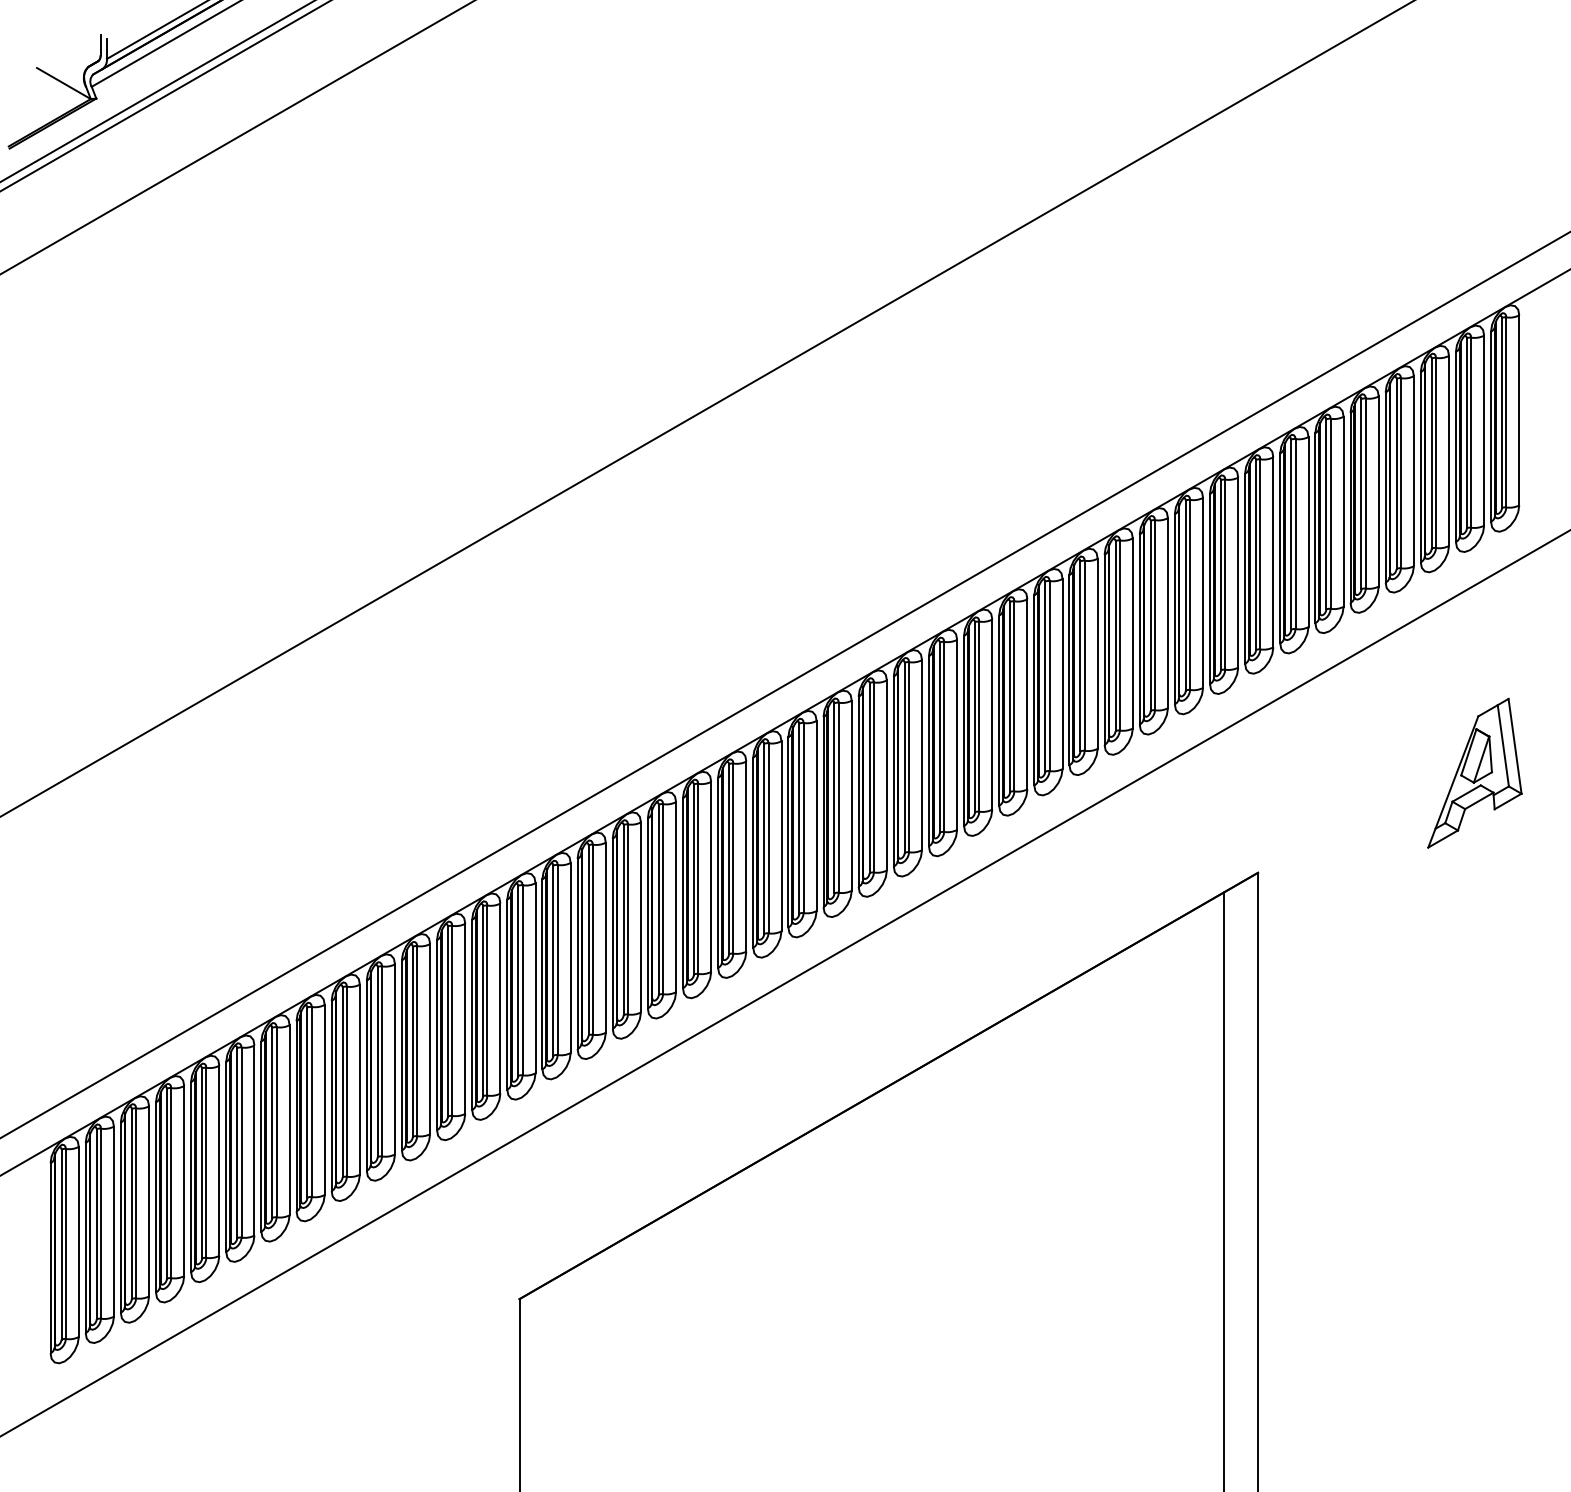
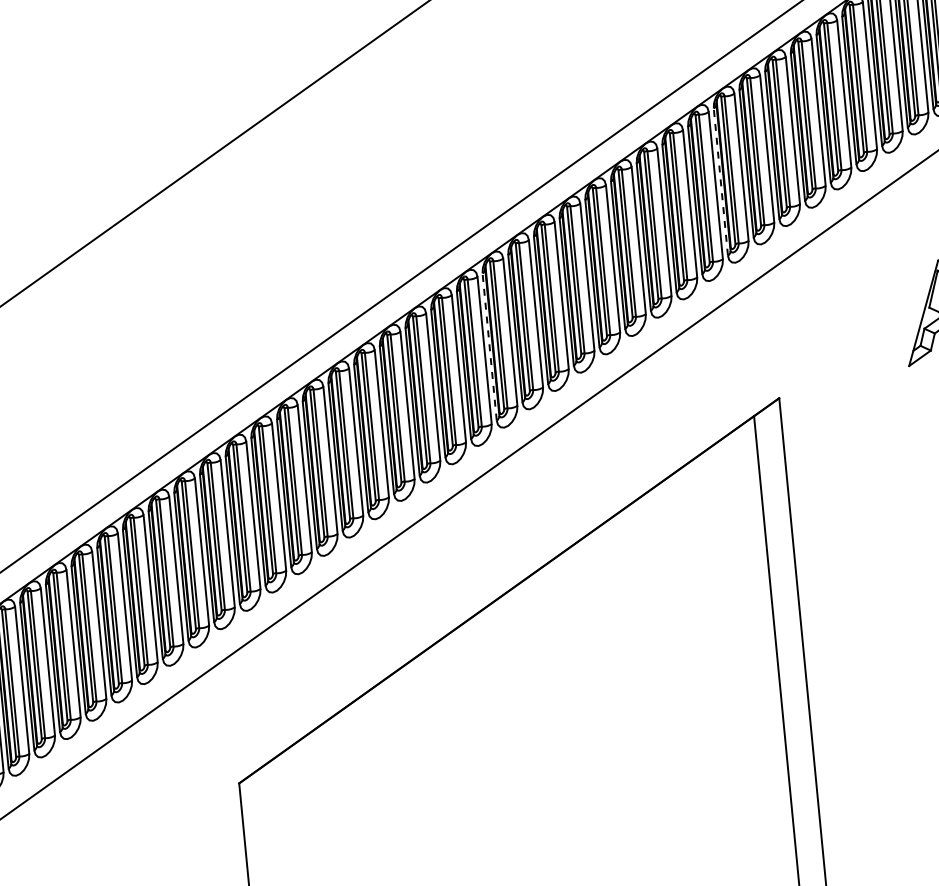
line: (1209, 588) -> (720, 181), solid -> dashed
line: (893, 770) -> (489, 346), solid -> dashed

